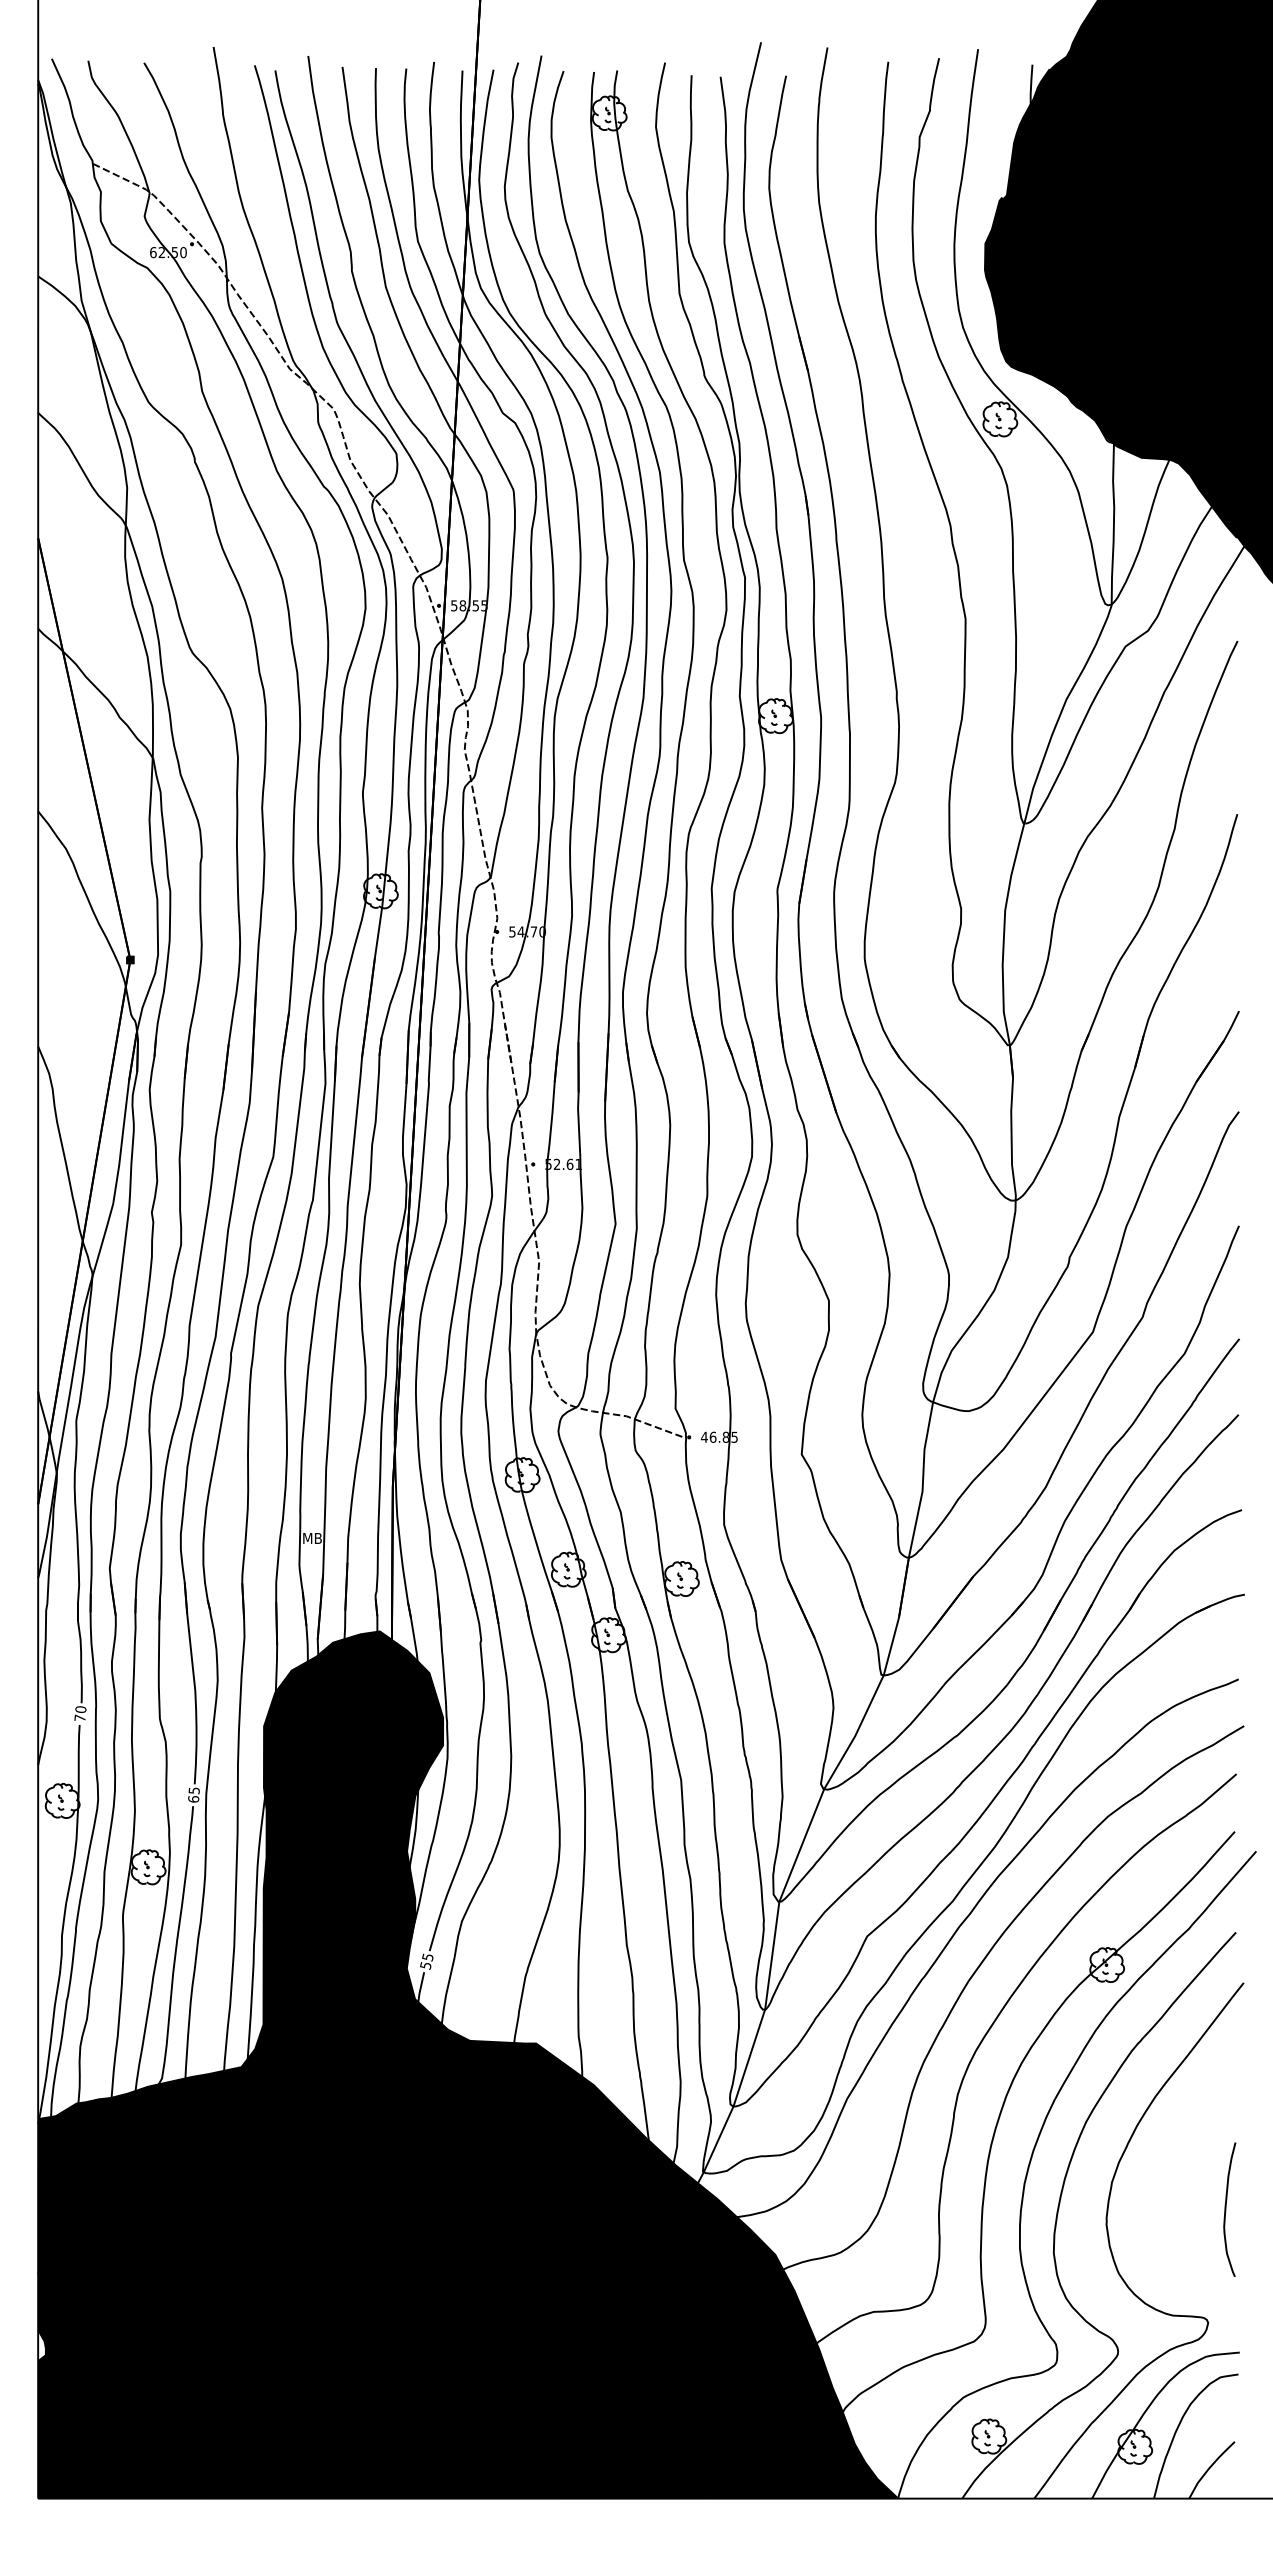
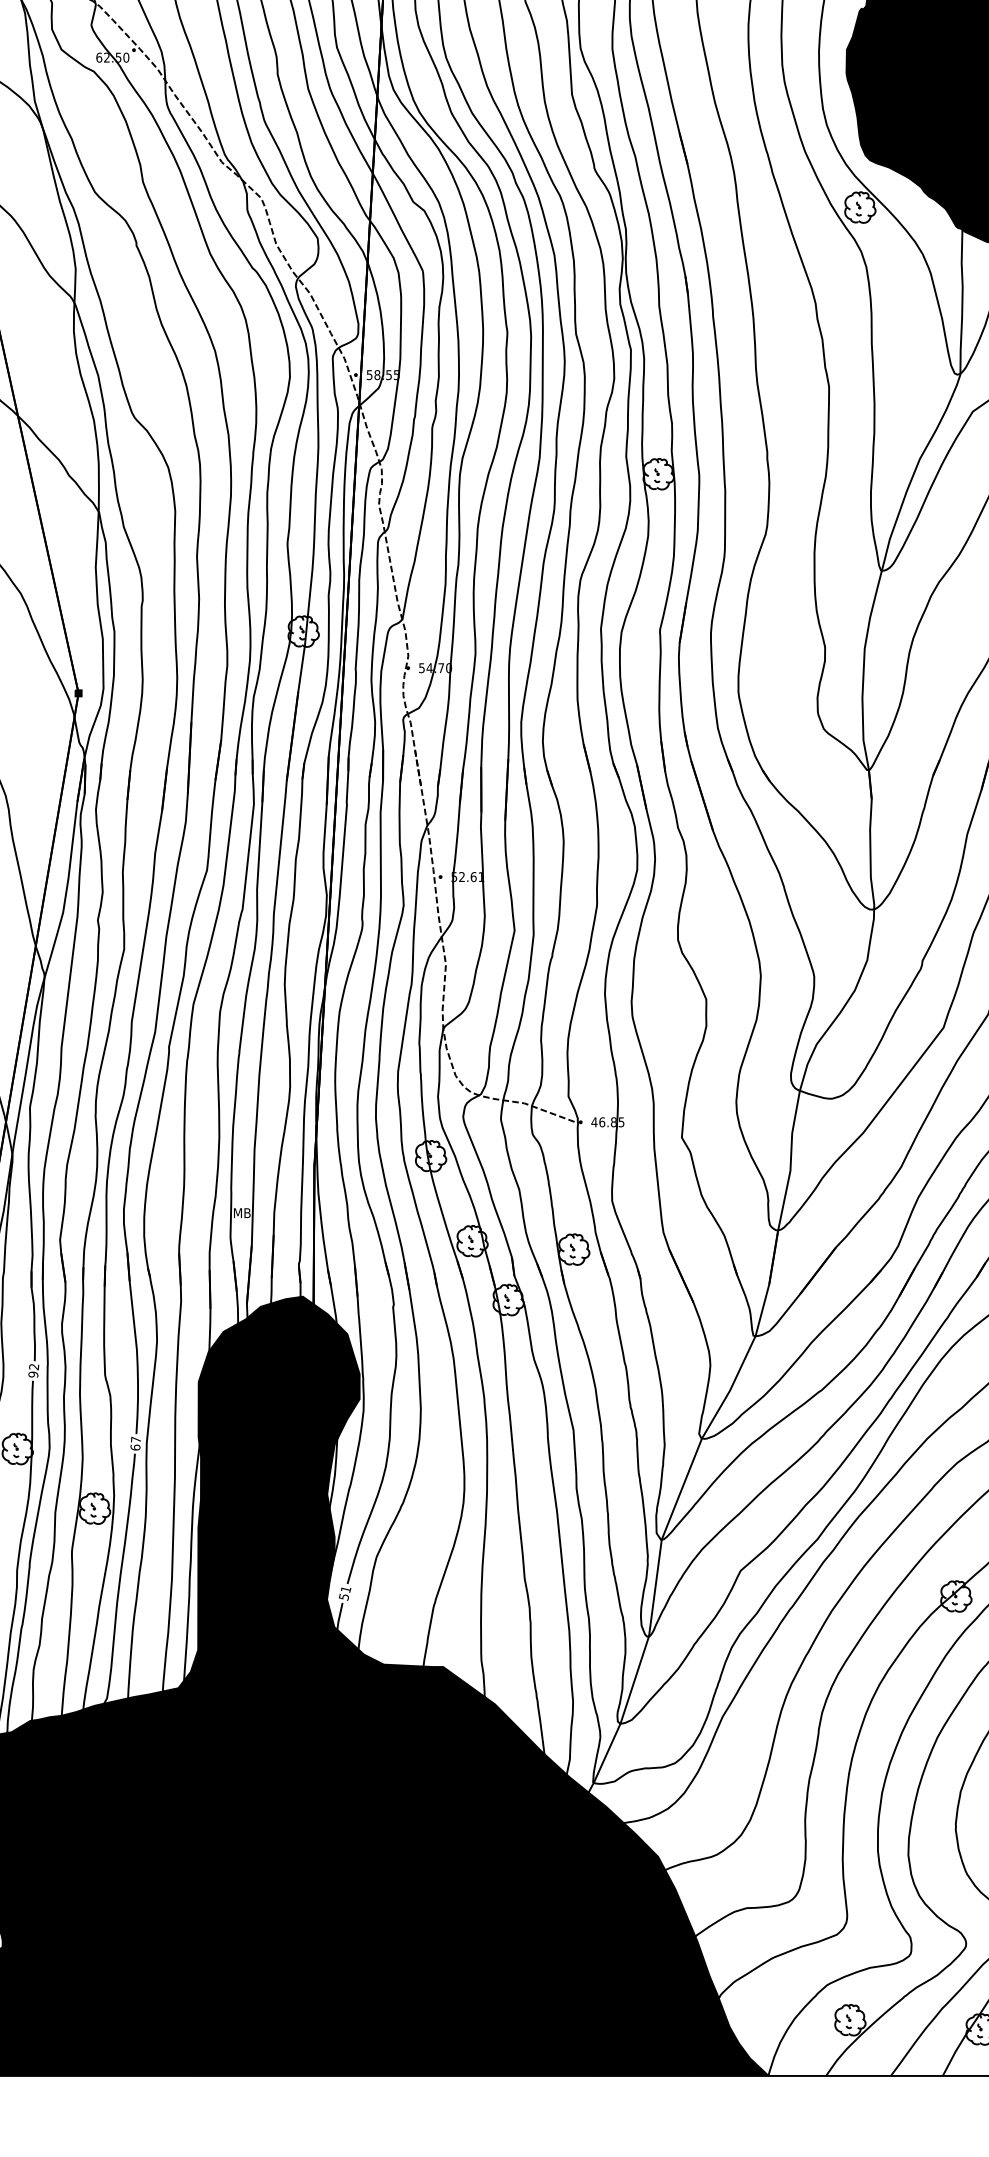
text: (80, 1713) -> (33, 1370), 70 -> 92
text: (193, 1790) -> (135, 1439), 65 -> 67
text: (427, 1957) -> (345, 1589), 55 -> 51

